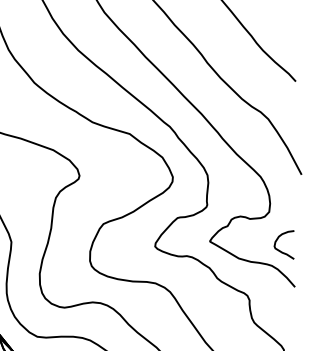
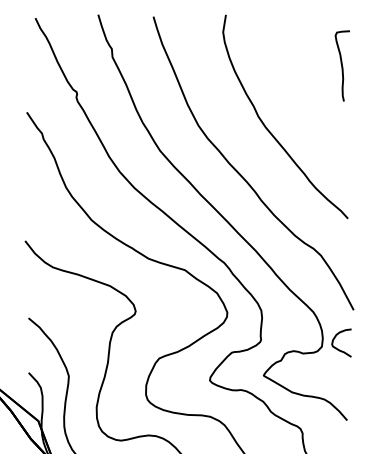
curve: (281, 250) -> (338, 348), moved

